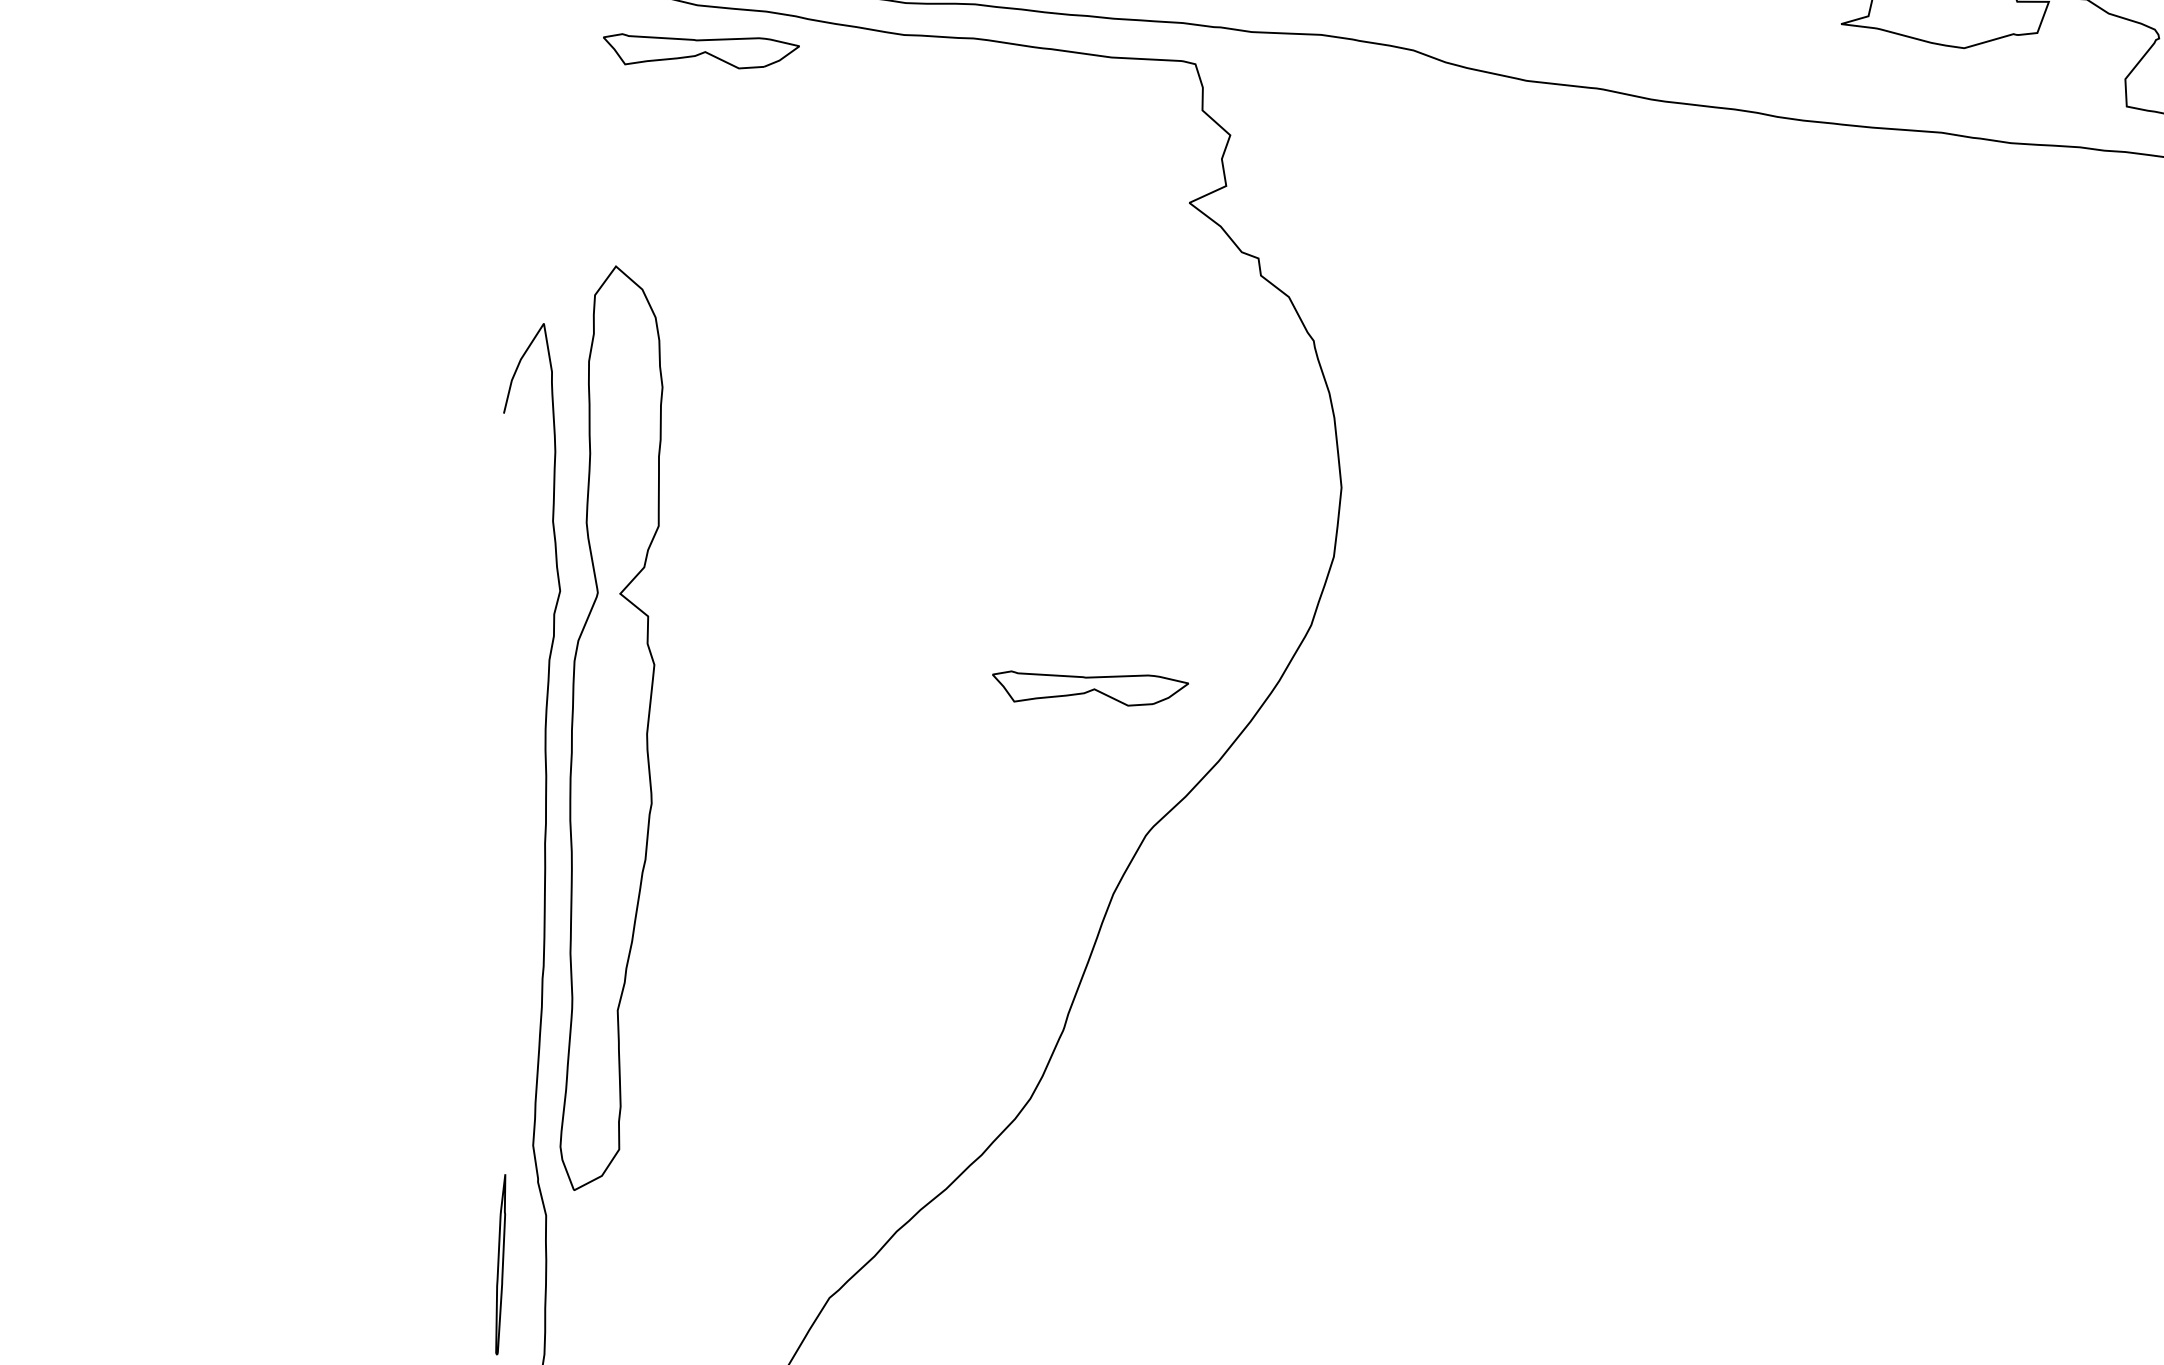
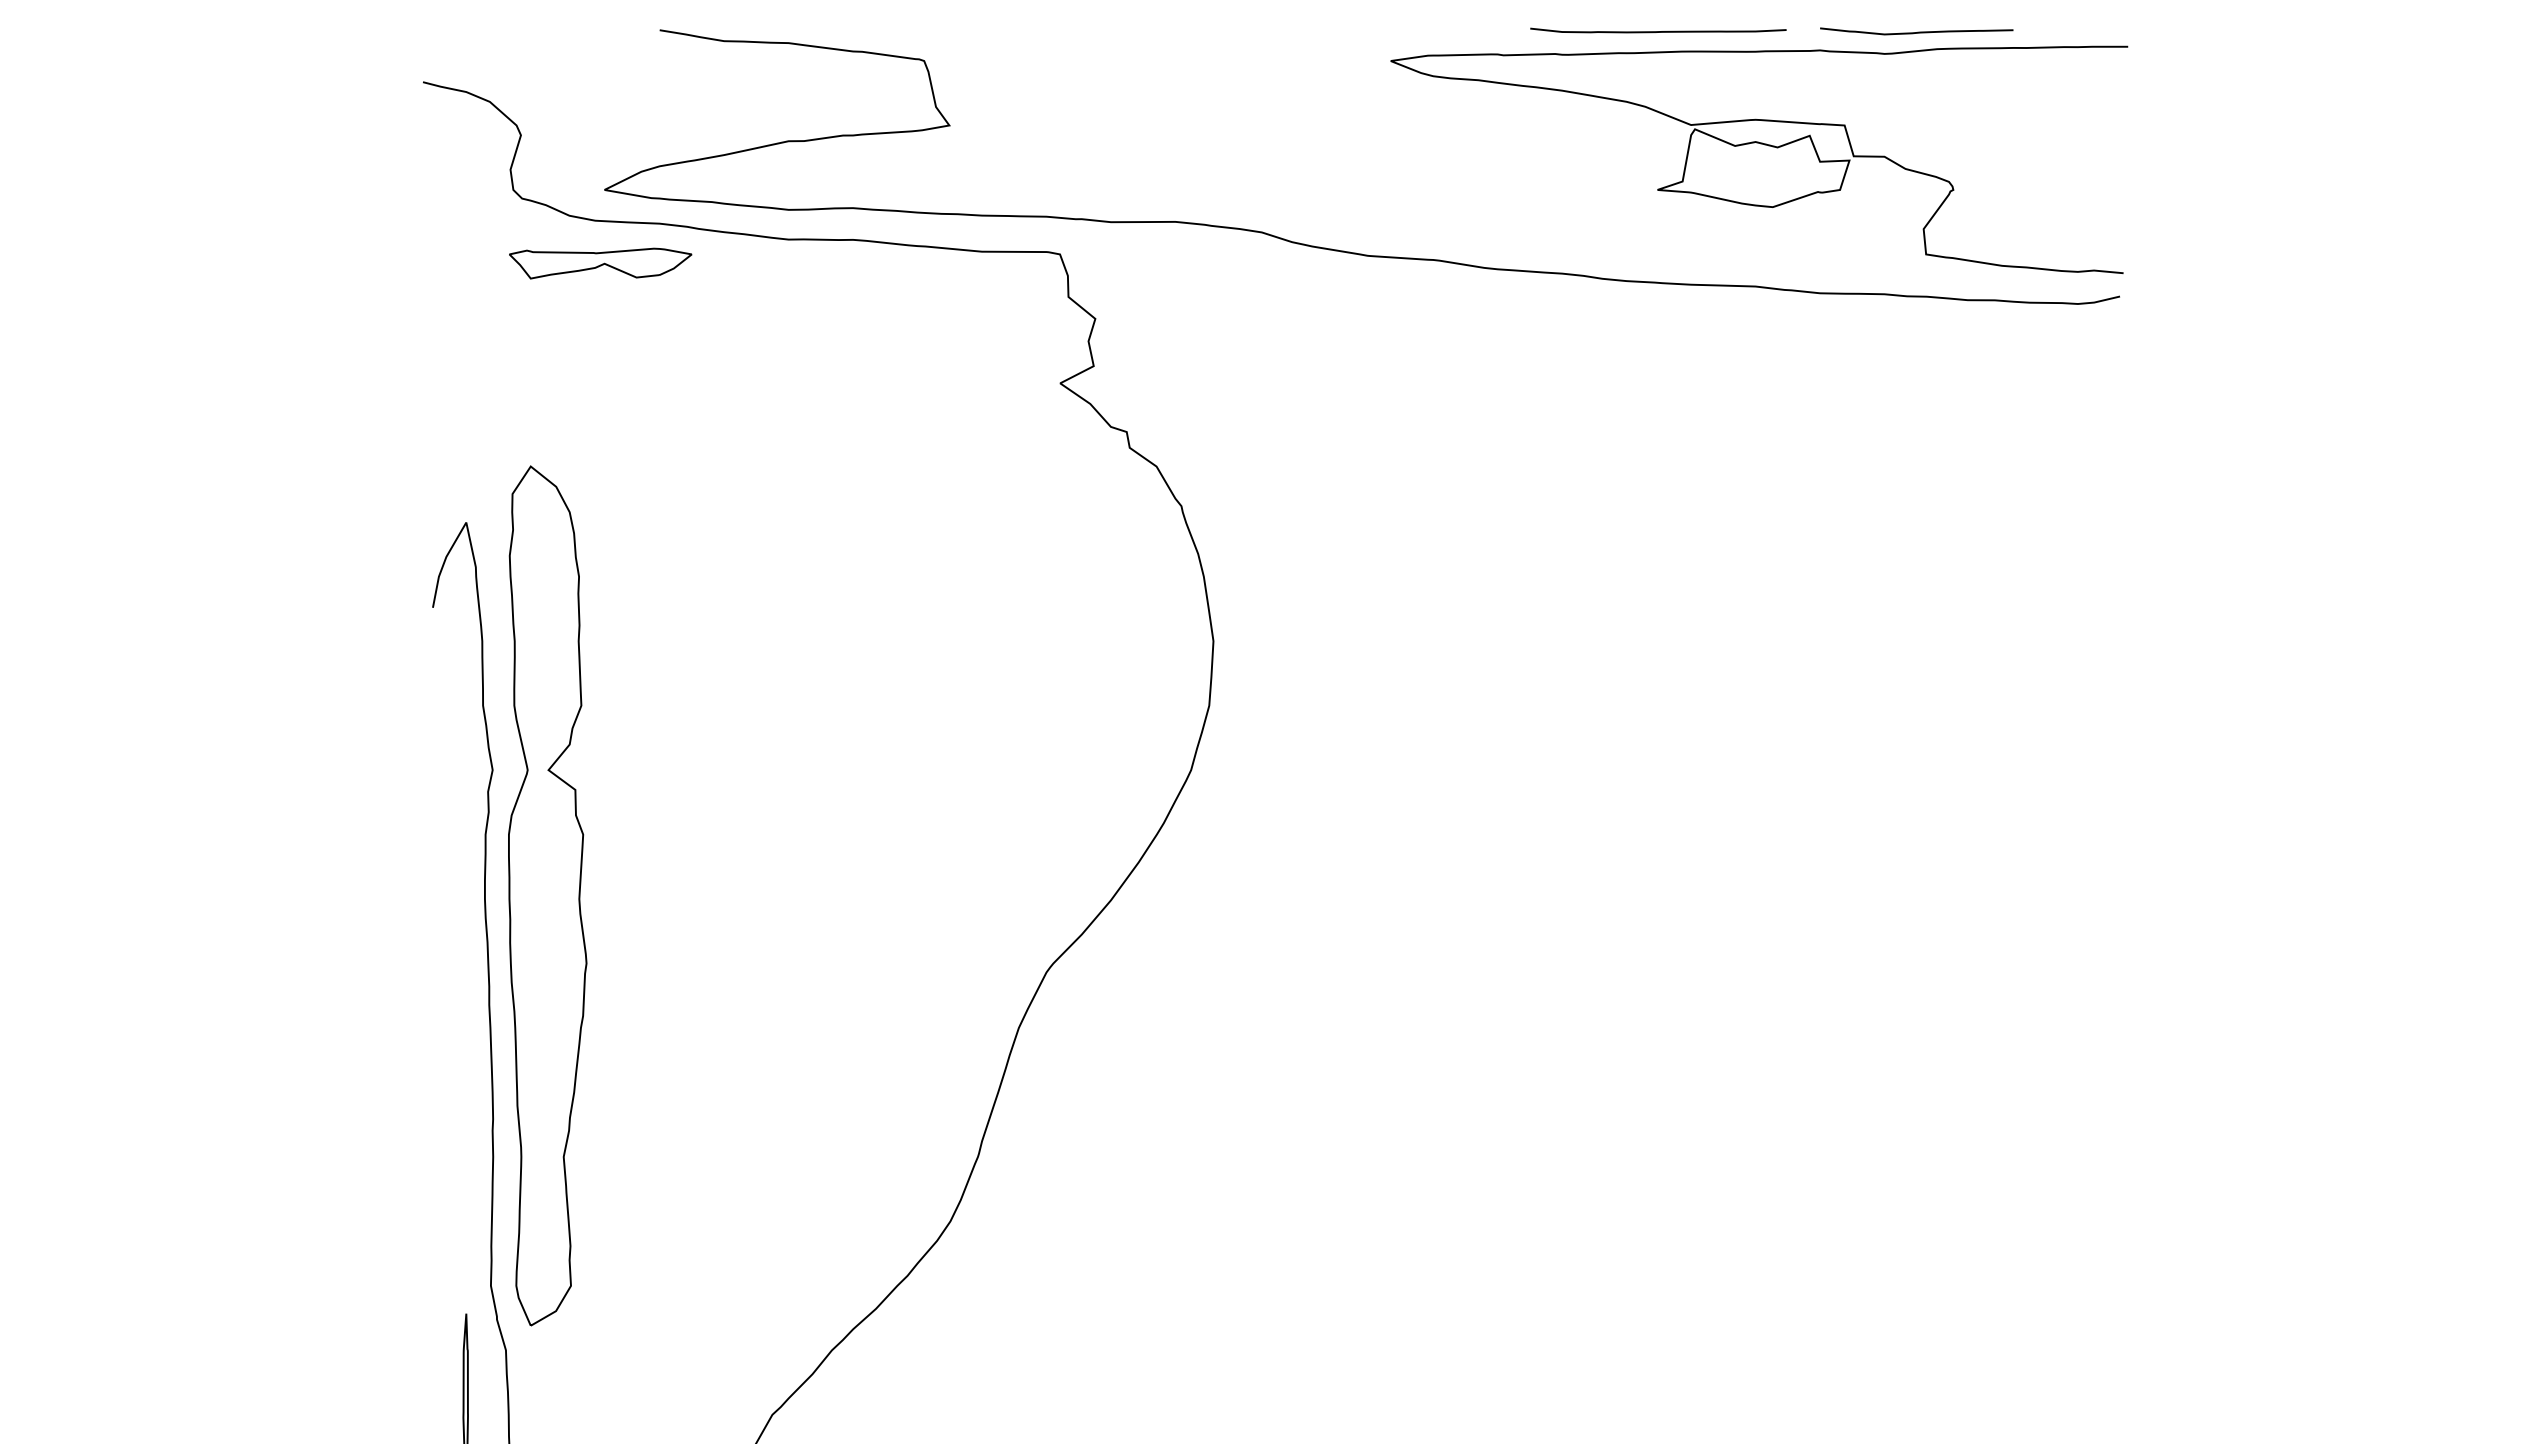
part: (1090, 688) -> (988, 838), removed

